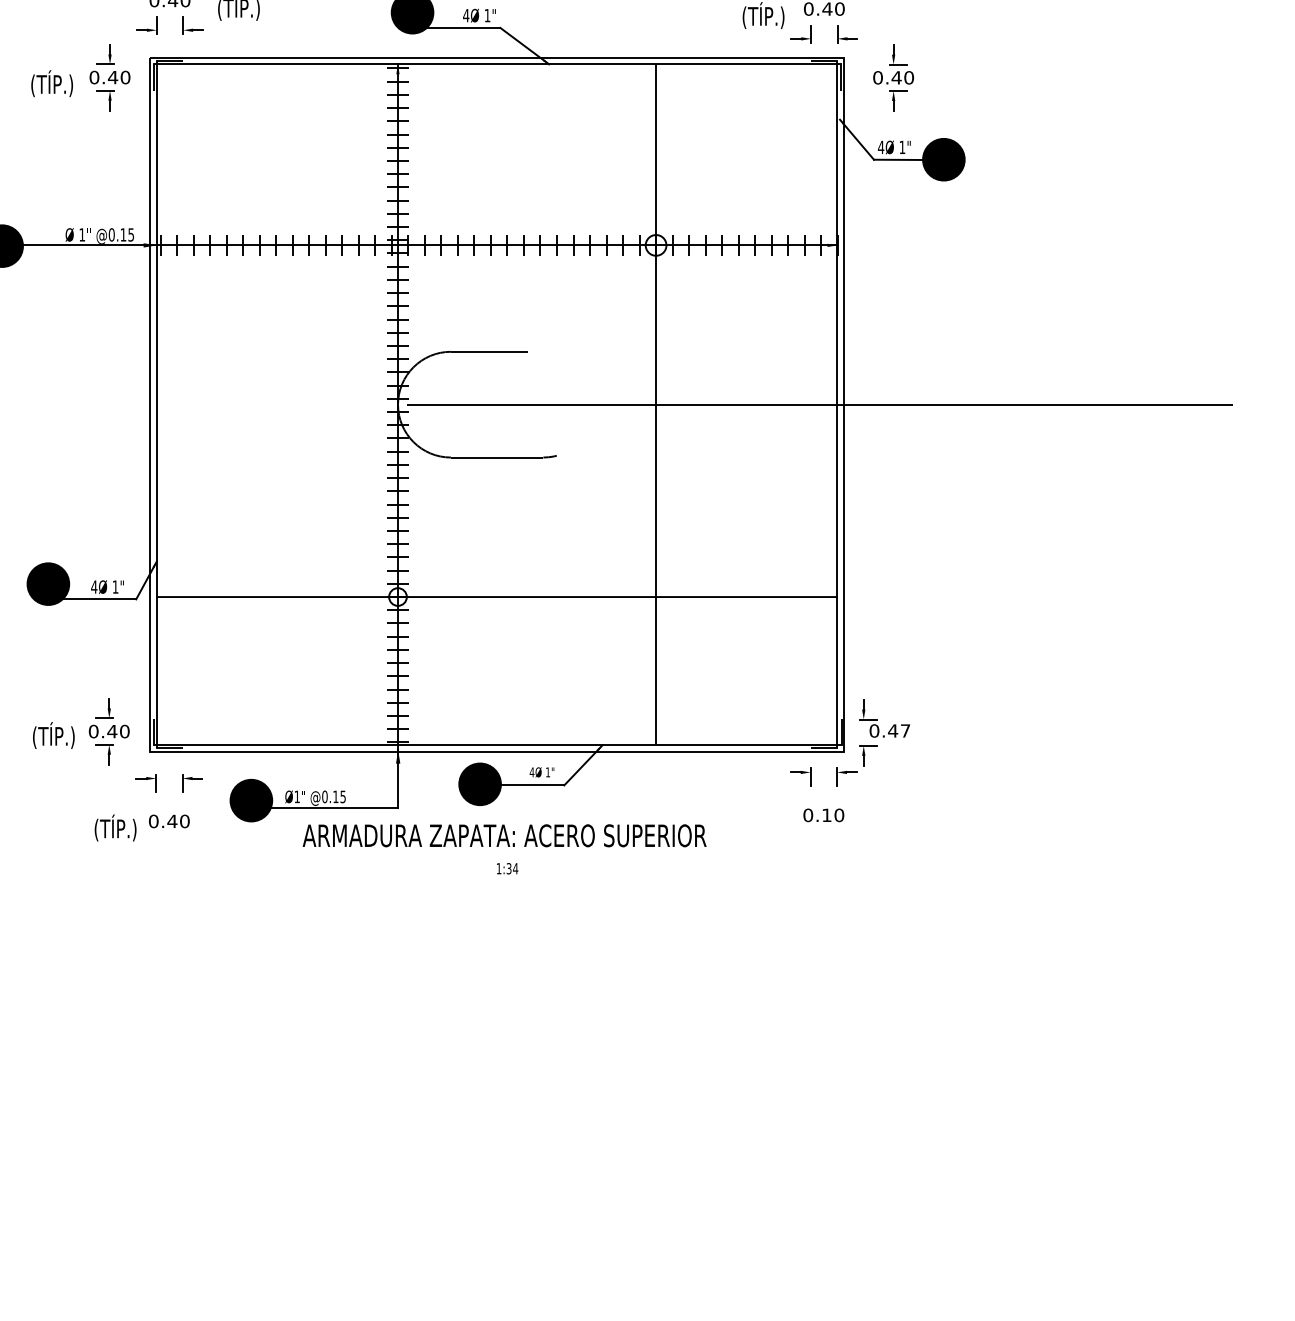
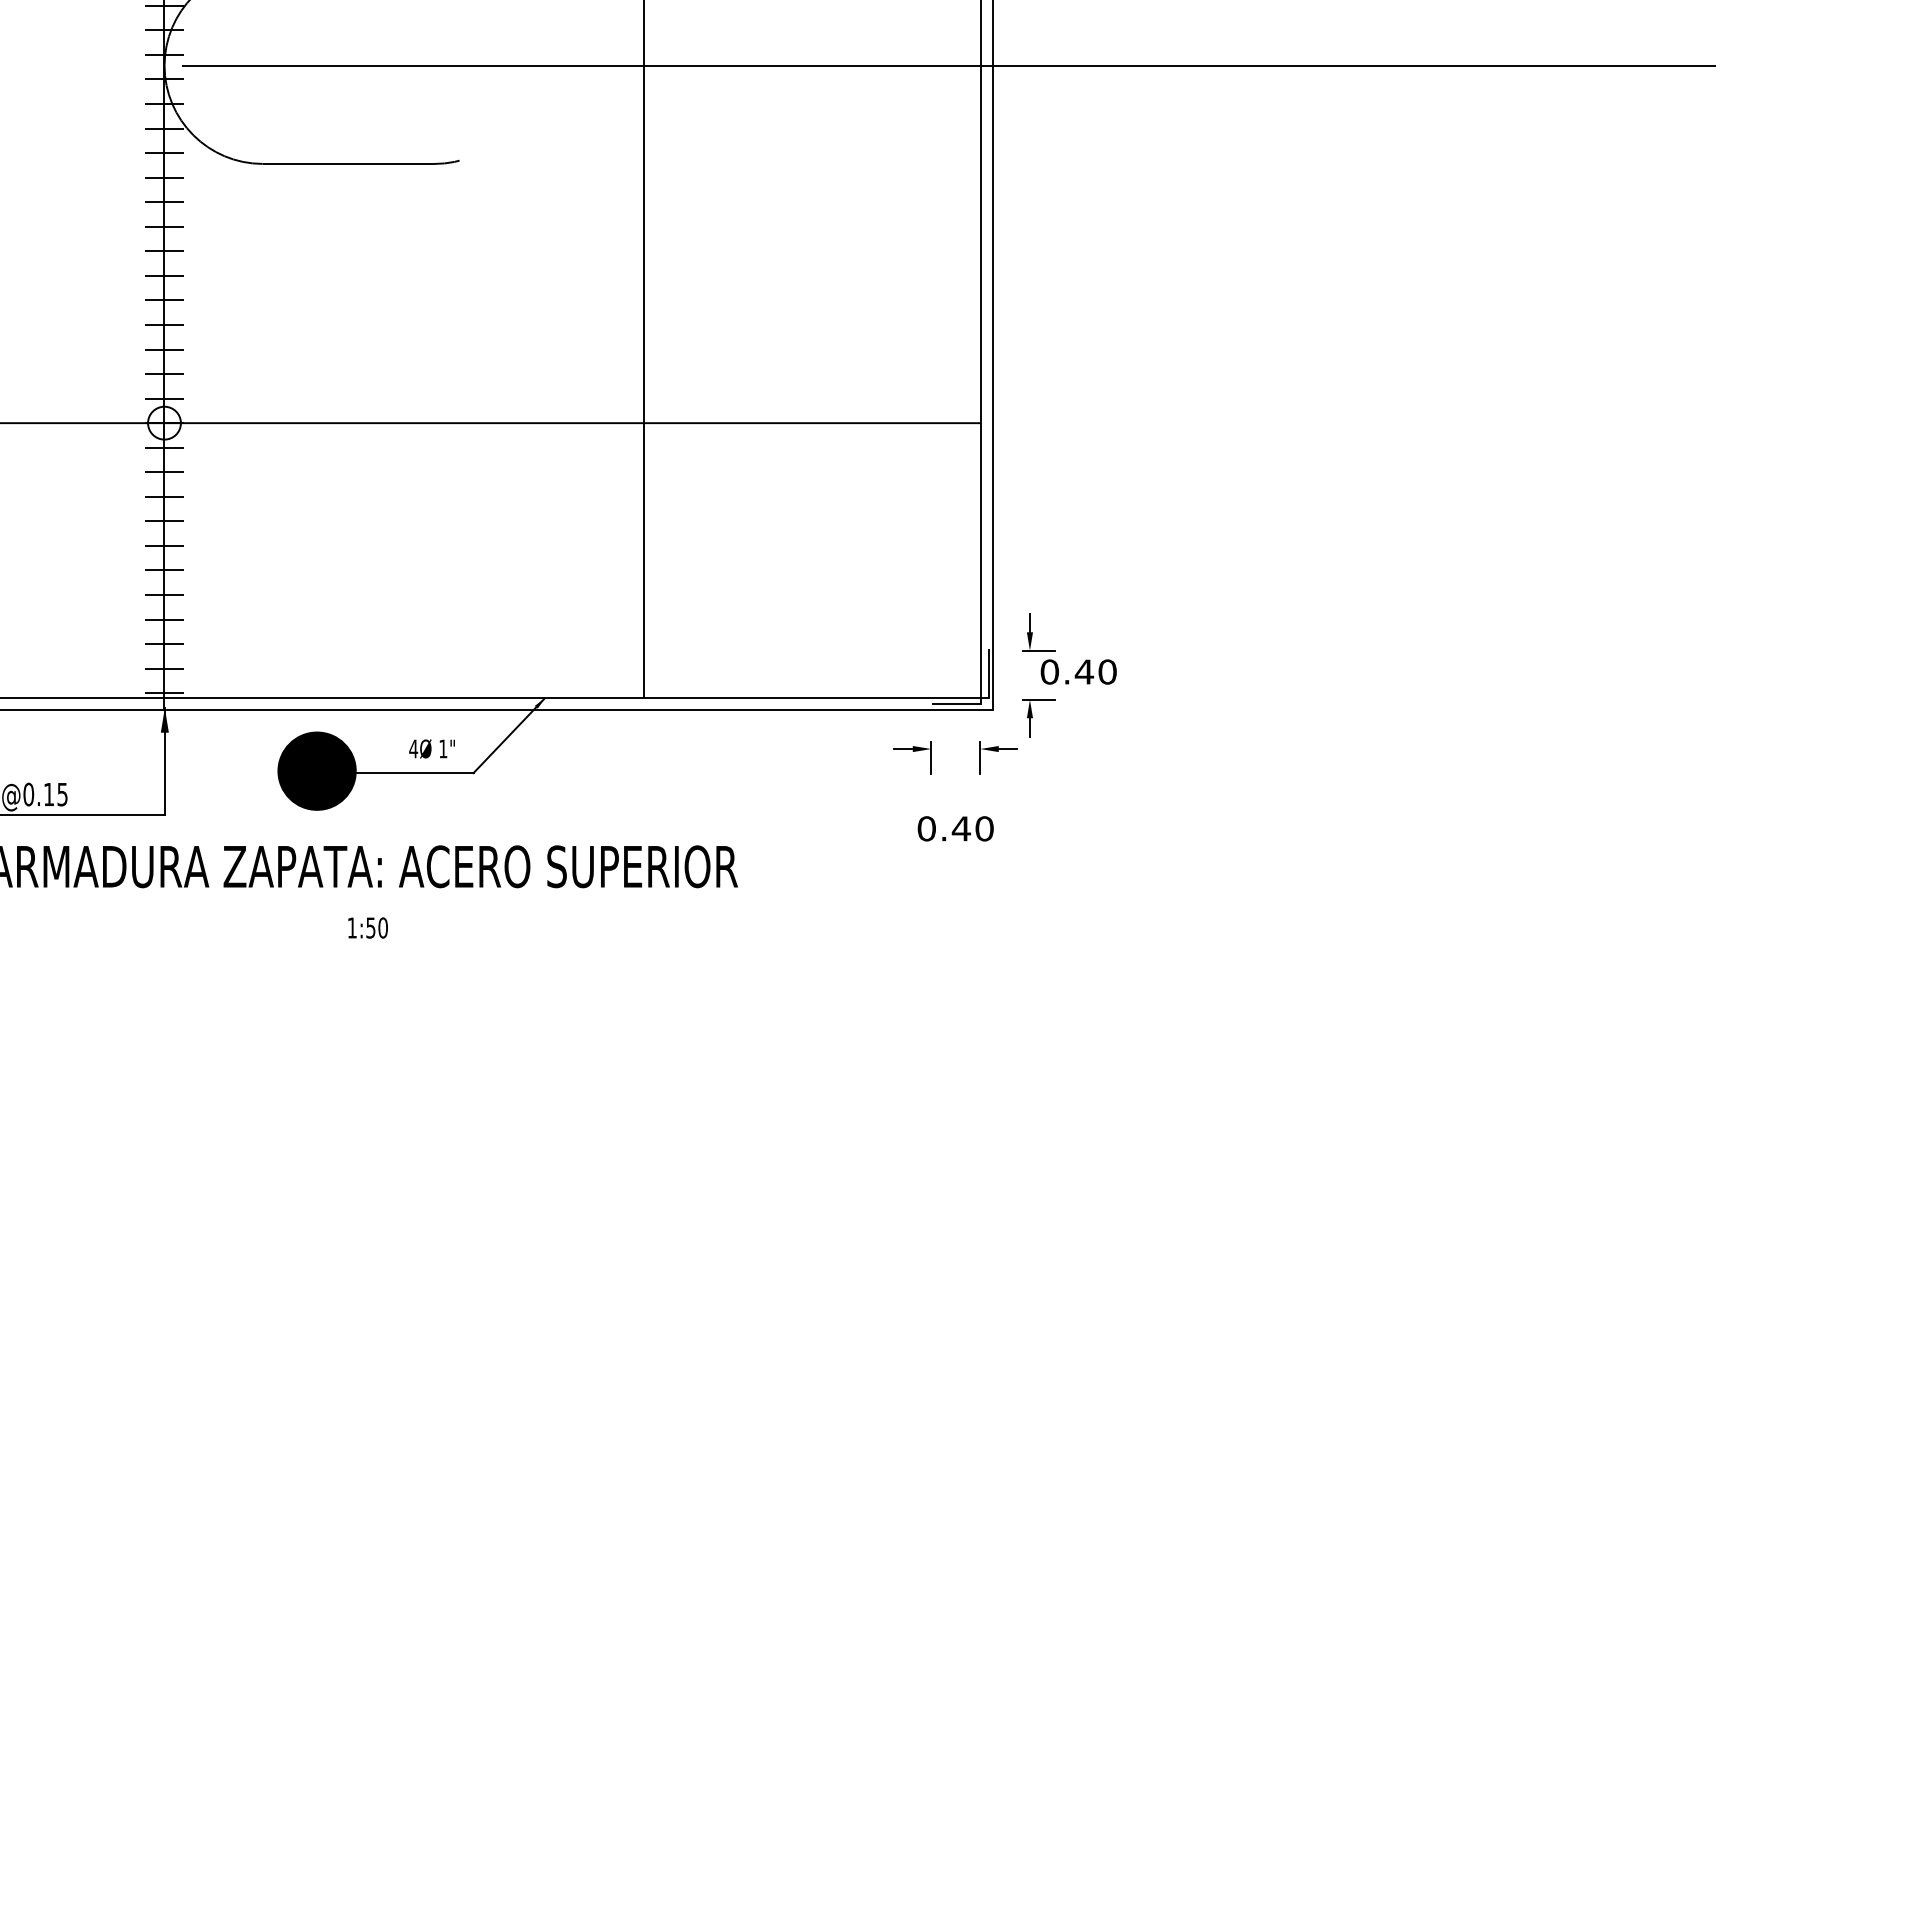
text: (905, 730) -> (1107, 671), 0.47 -> 0.40
text: (826, 814) -> (960, 827), 0.10 -> 0.40
text: (512, 868) -> (377, 927), 1:34 -> 1:50

